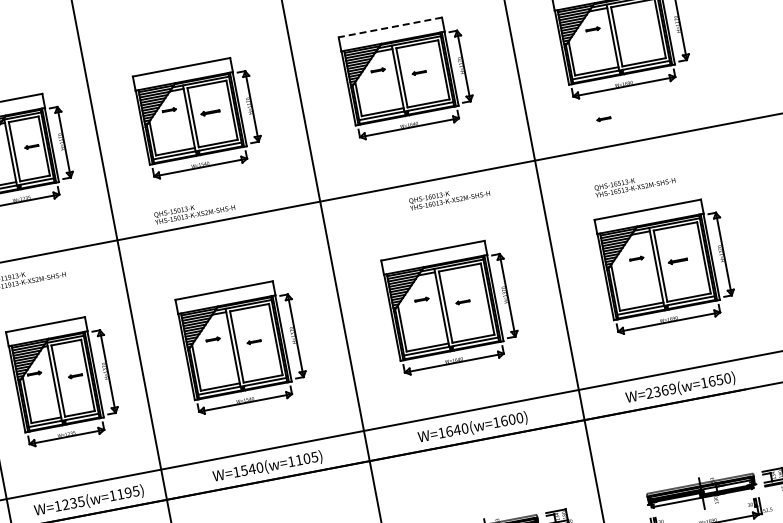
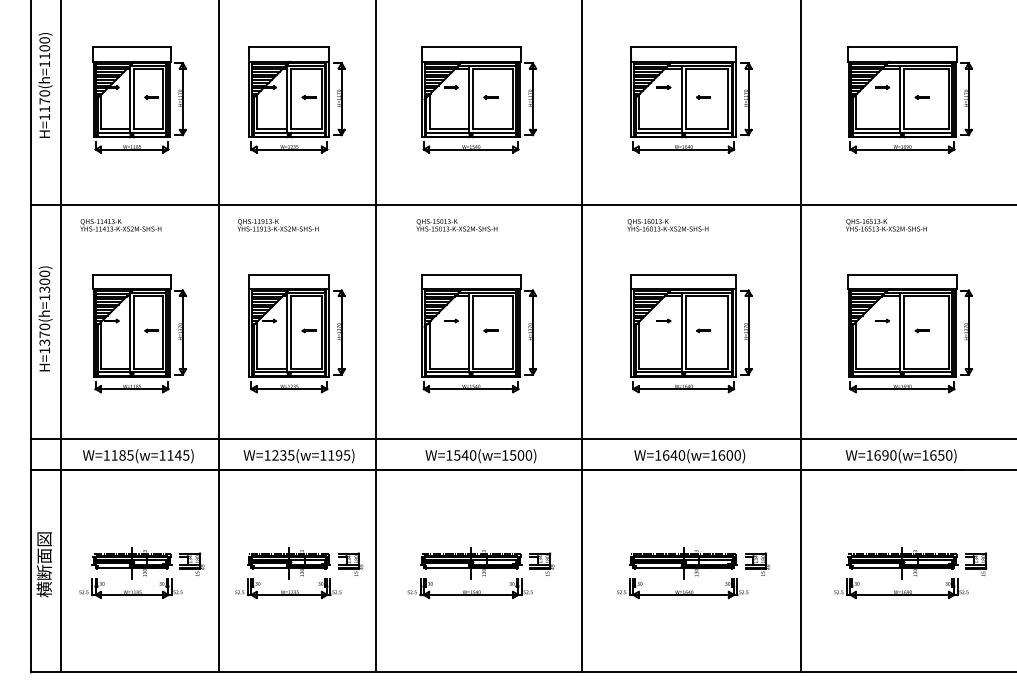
line: (390, 27) -> (683, 47), dashed -> solid
part: (209, 112) -> (490, 97), size x0.71
part: (603, 119) -> (921, 97), moved
text: (634, 184) -> (886, 225), moved
text: (449, 197) -> (667, 225), moved
text: (194, 211) -> (456, 225), moved
part: (676, 260) -> (921, 330), size x0.71
text: (661, 391) -> (881, 455), W=2369(w=1650) -> W=1690(w=1650)
text: (306, 458) -> (520, 455), W=1540(w=1105) -> W=1540(w=1500)

